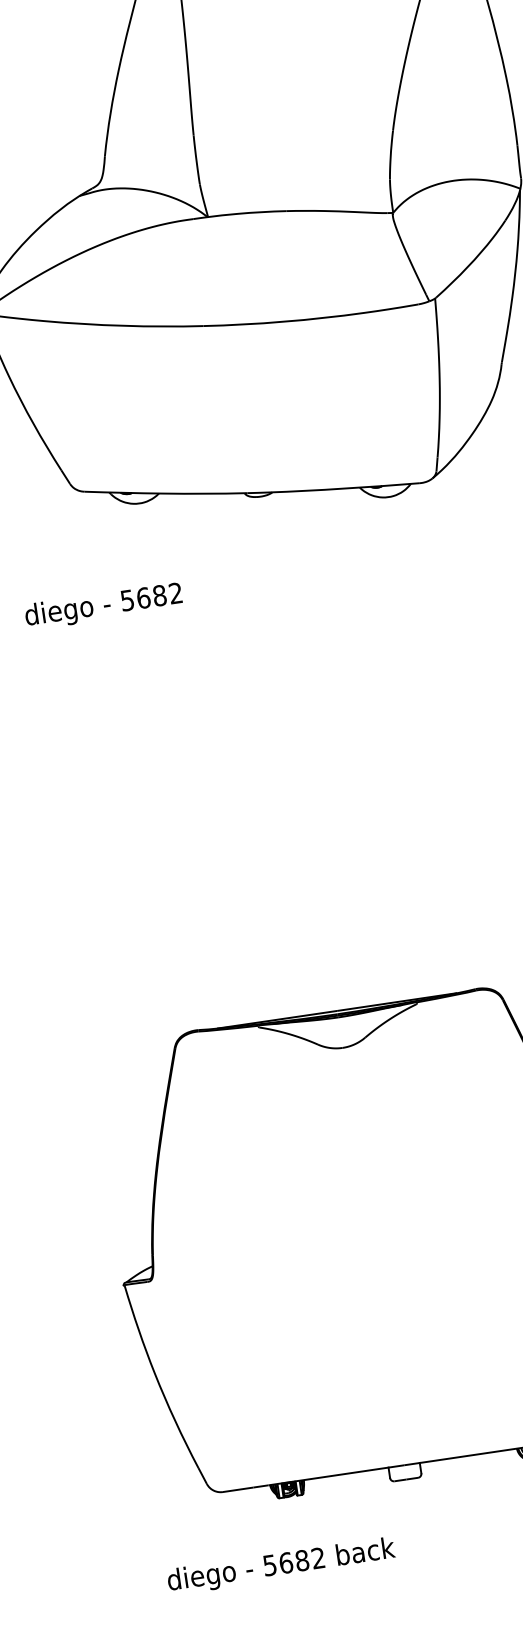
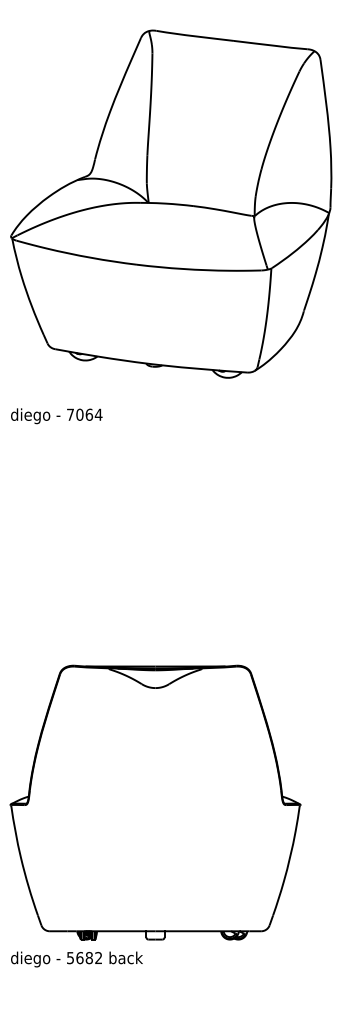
text: (151, 596) -> (84, 414), 5682 -> 7064
text: (280, 1566) -> (76, 959), moved

